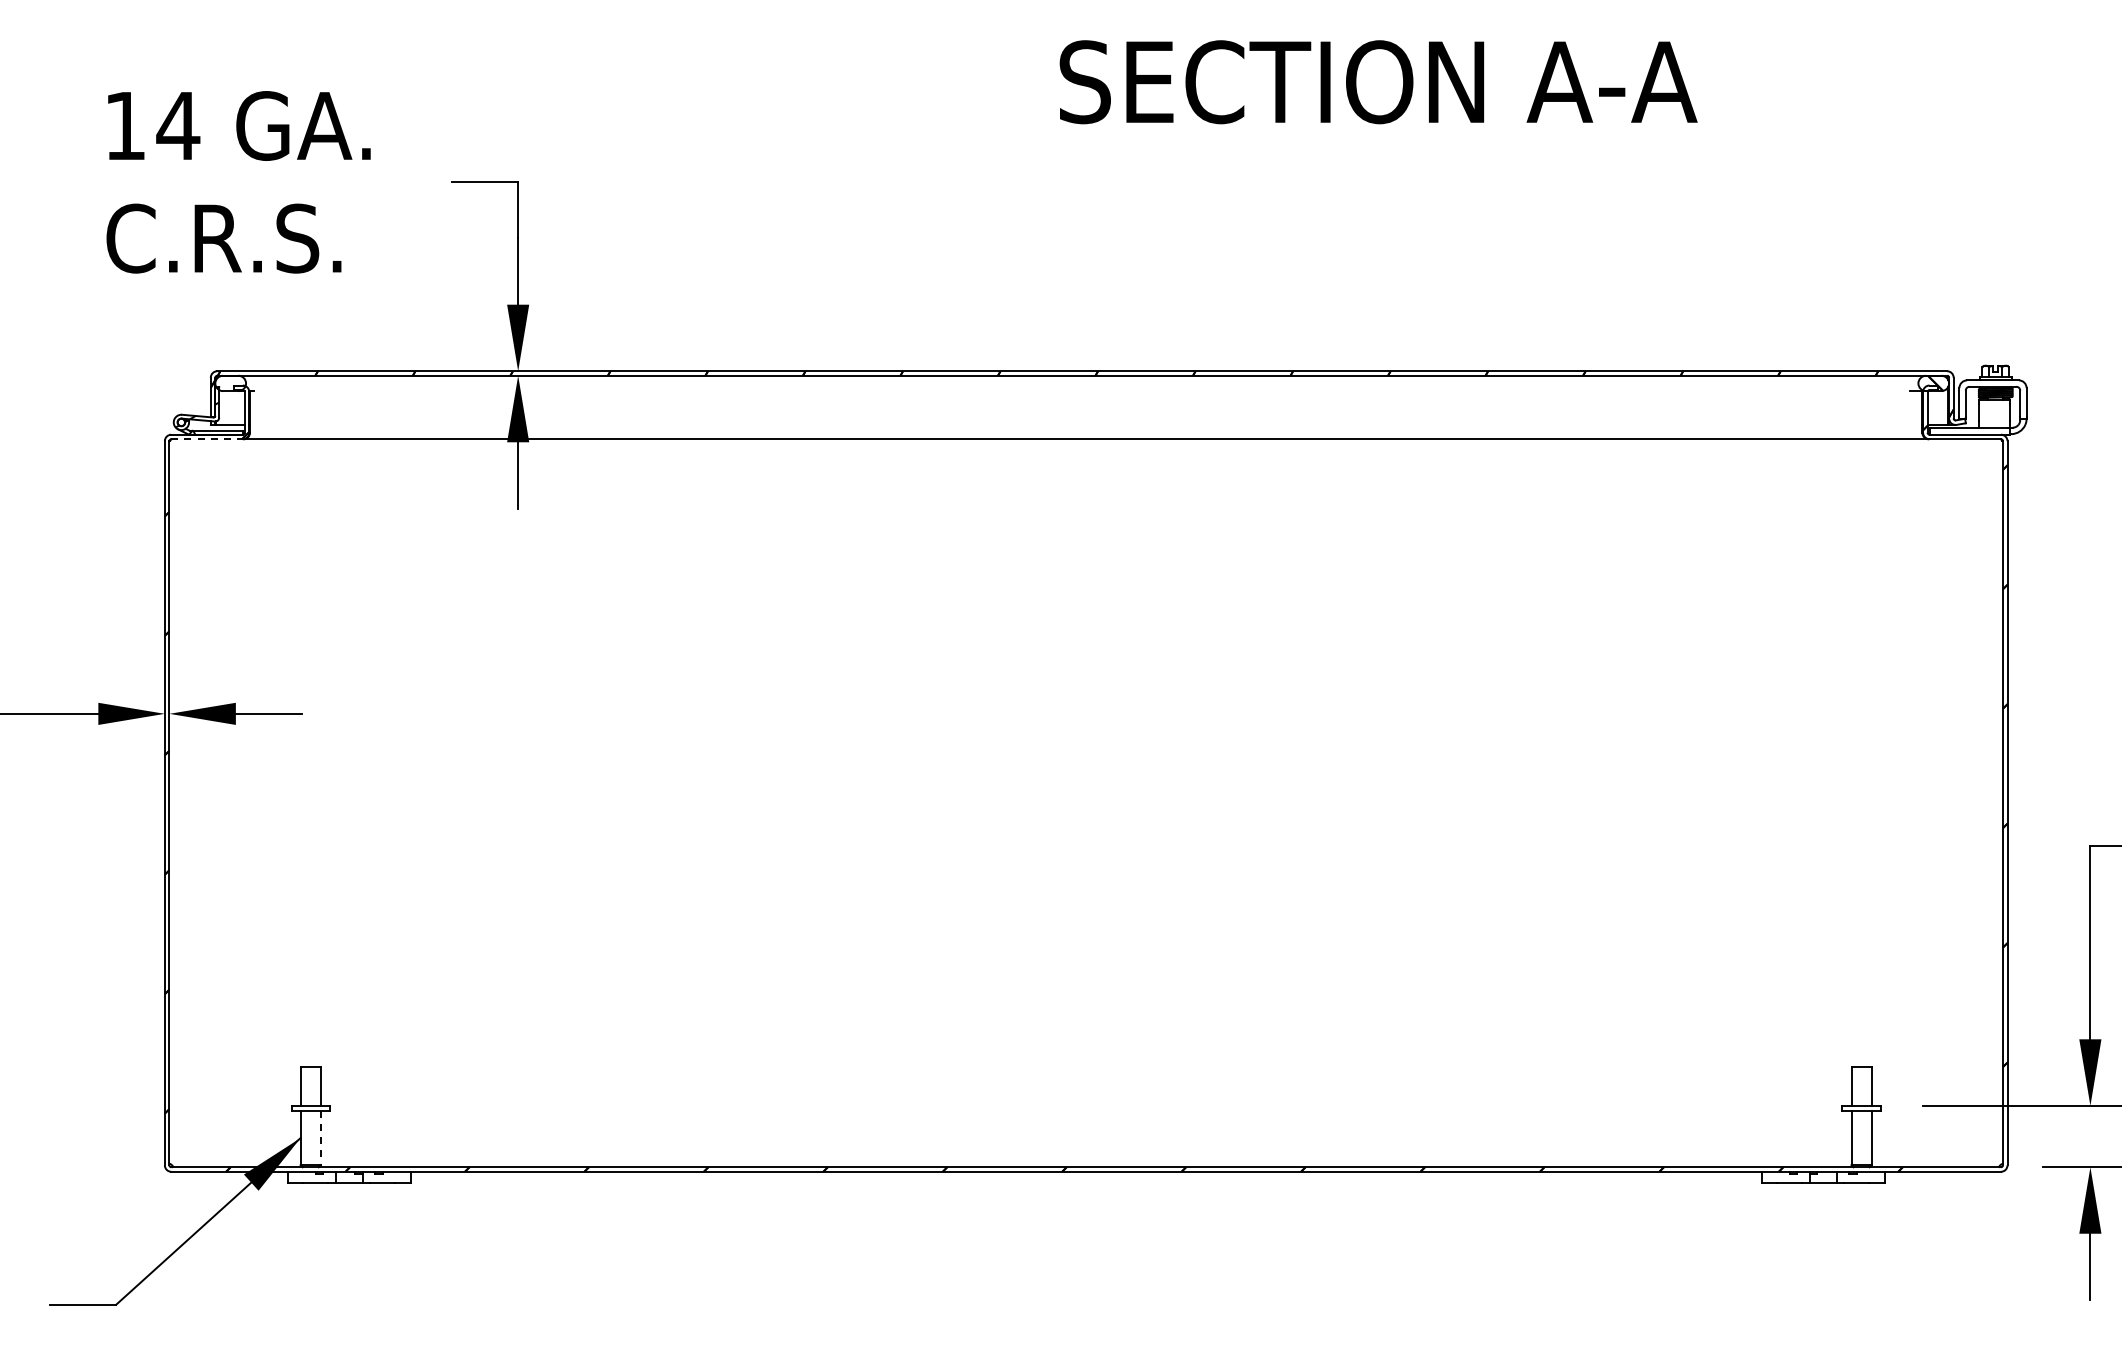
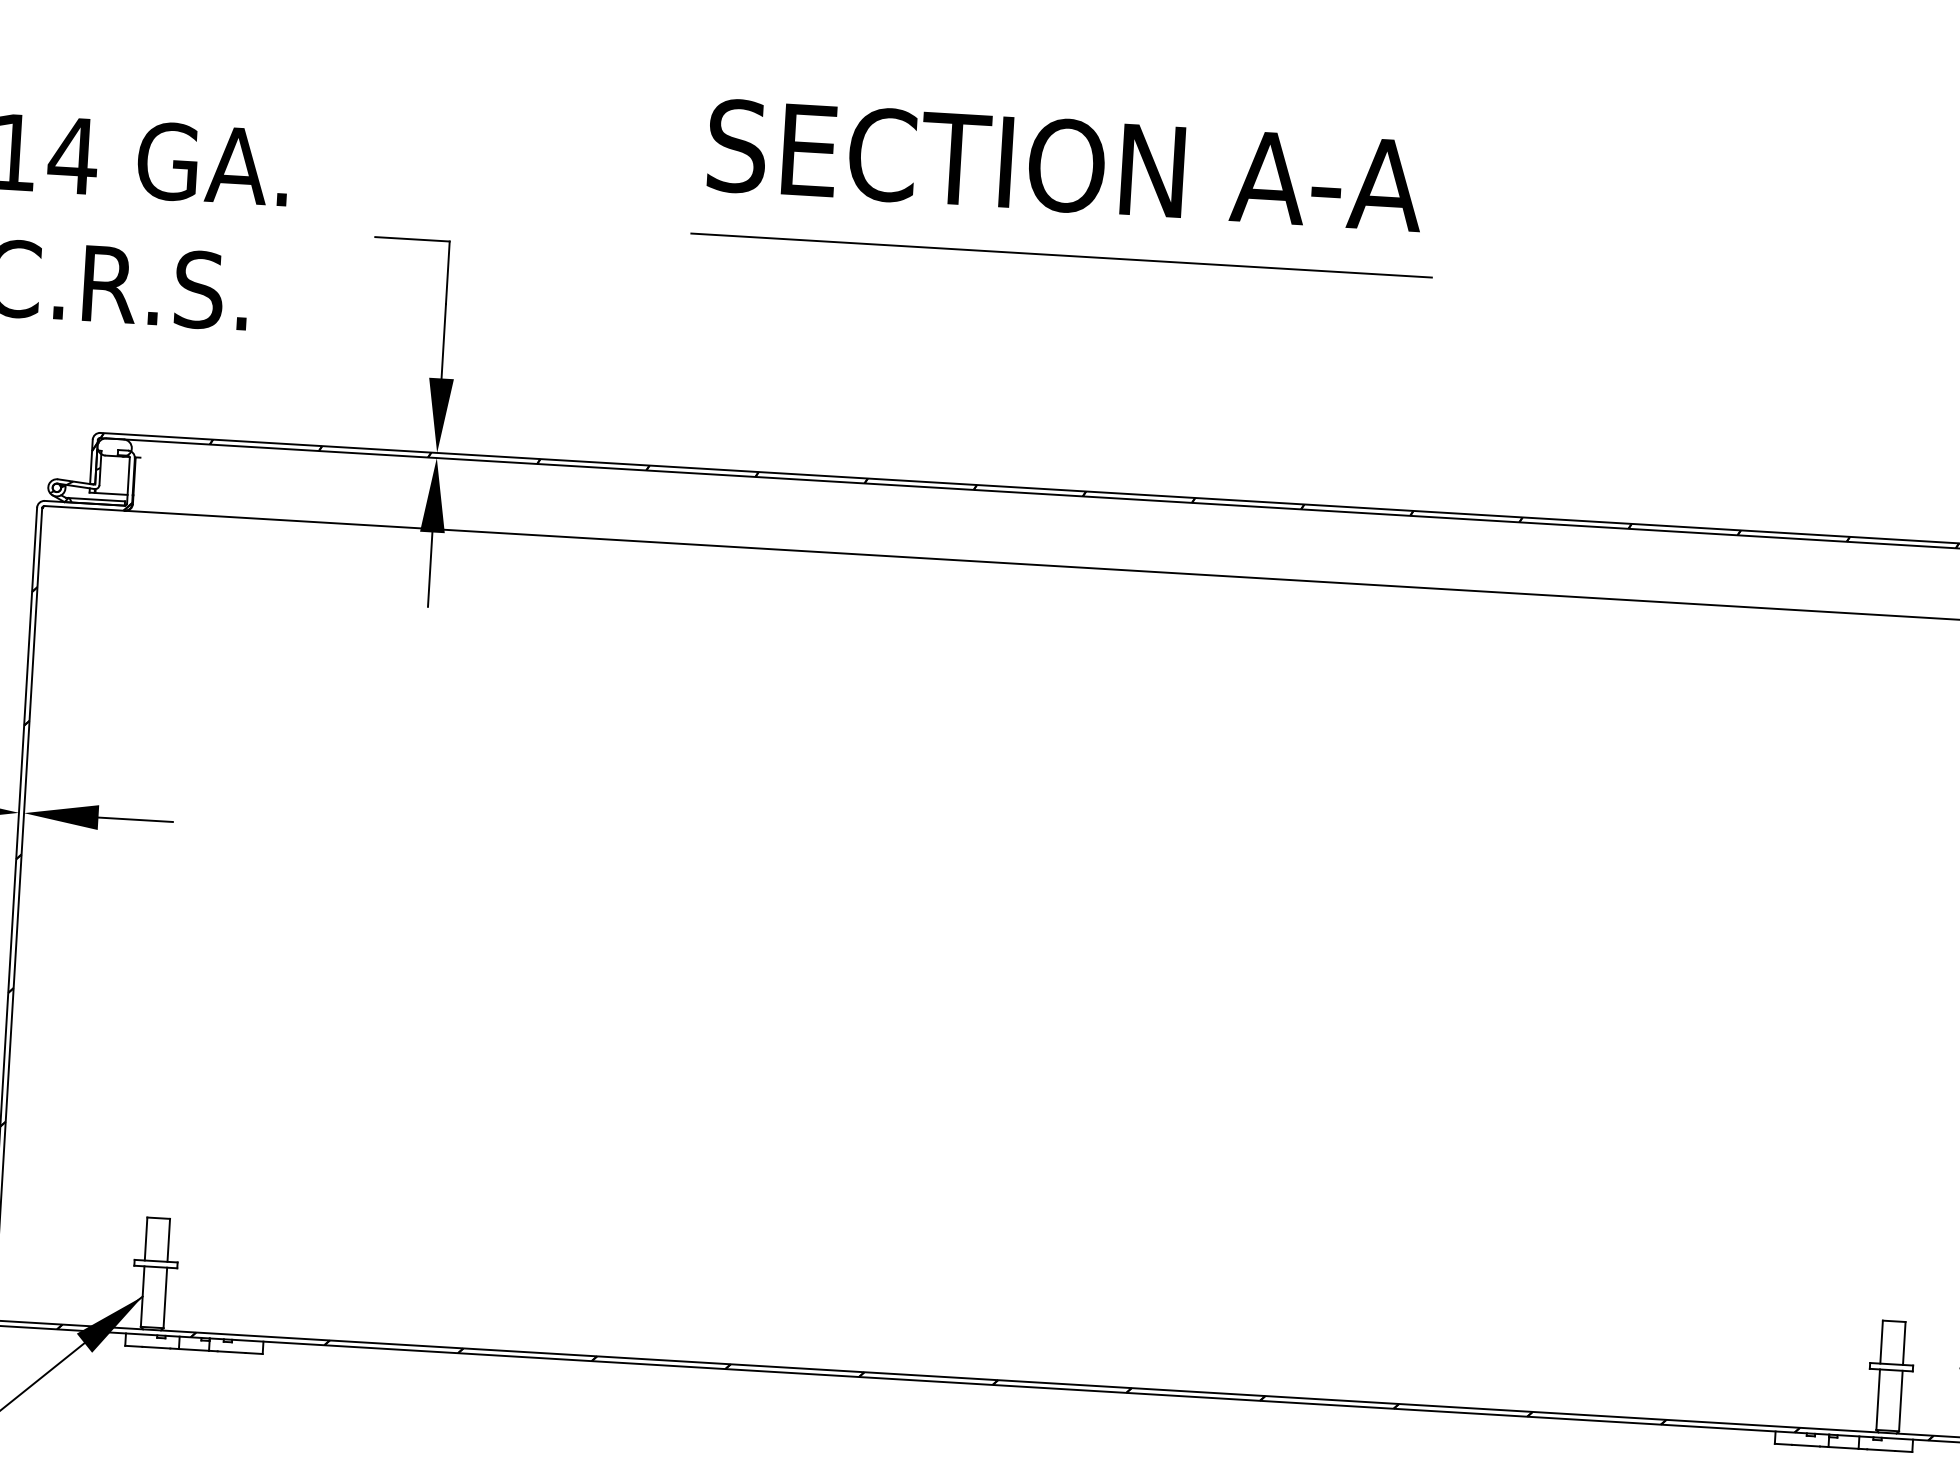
text: (1378, 82) -> (1065, 166), moved
line: (1063, 162) -> (1061, 255), added
line: (207, 439) -> (84, 508), dashed -> solid
line: (320, 1138) -> (164, 1298), dashed -> solid

